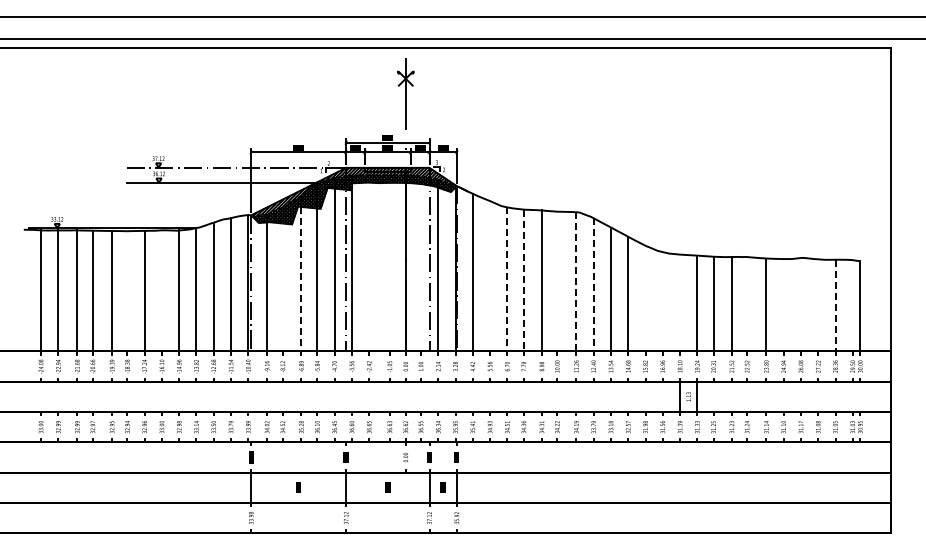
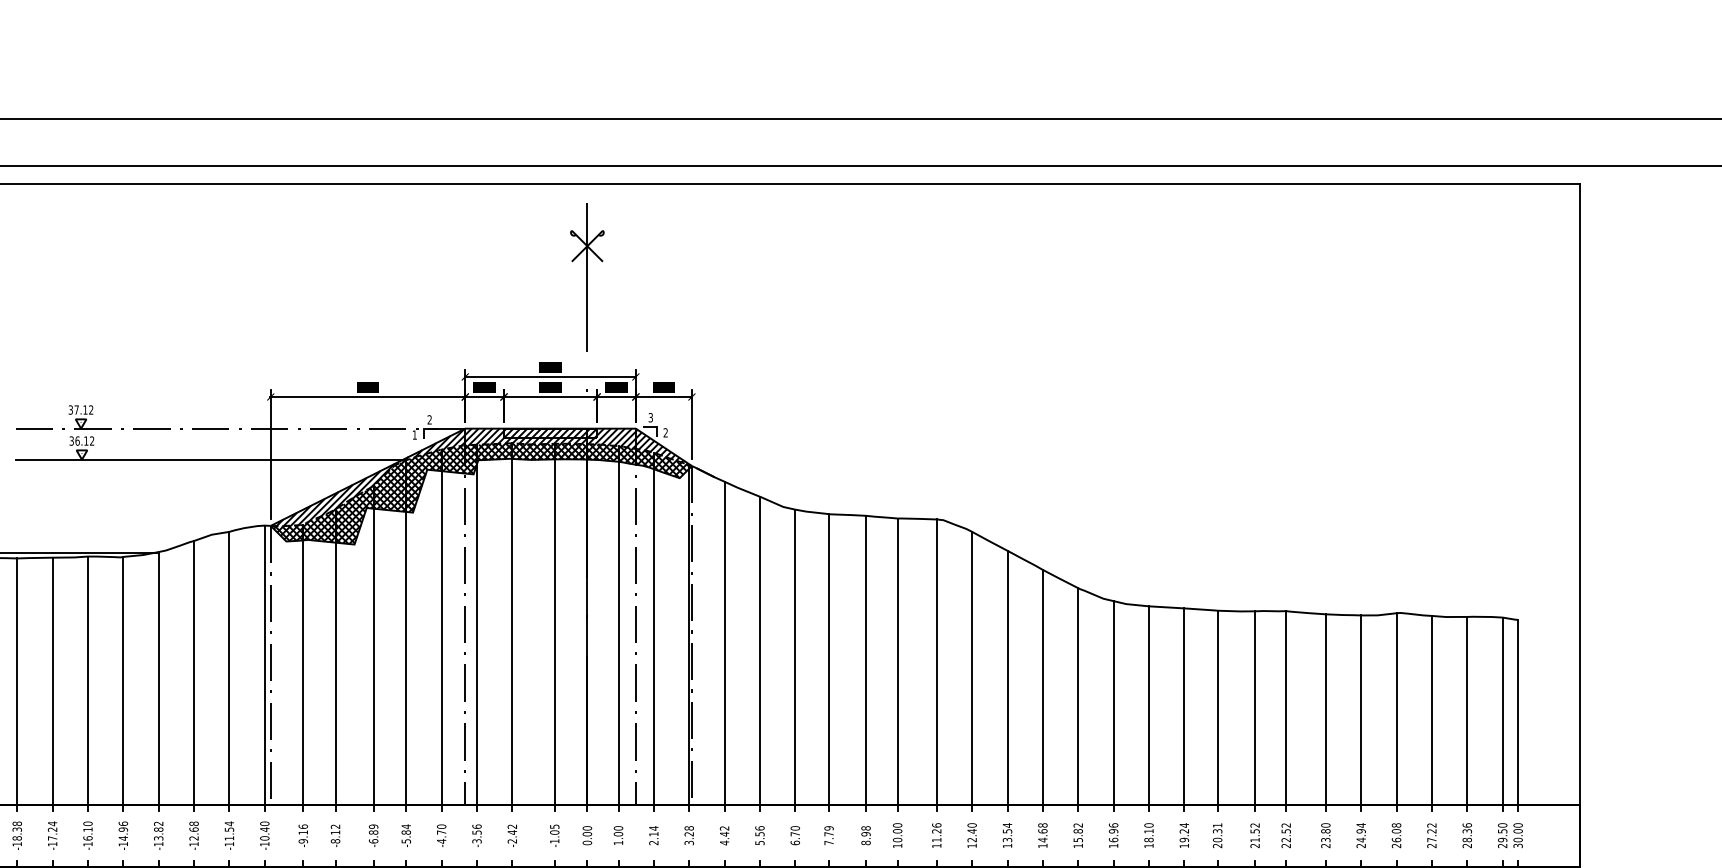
line: (369, 263) -> (512, 624), added
line: (389, 263) -> (553, 624), added
line: (421, 263) -> (619, 624), added
line: (301, 273) -> (373, 644), dashed -> solid
line: (490, 276) -> (760, 651), added
line: (282, 279) -> (334, 657), added
line: (507, 279) -> (795, 657), dashed -> solid
line: (523, 280) -> (828, 659), dashed -> solid
line: (557, 281) -> (897, 661), added
line: (576, 281) -> (936, 661), dashed -> solid
line: (593, 284) -> (971, 667), dashed -> solid
line: (161, 290) -> (87, 679), added
line: (127, 291) -> (17, 681), added
line: (645, 298) -> (1078, 696), added
line: (662, 301) -> (1113, 702), added
line: (680, 302) -> (1149, 704), added
line: (747, 303) -> (1287, 706), added
line: (800, 304) -> (1395, 708), added
line: (783, 305) -> (1360, 710), added
line: (818, 305) -> (1432, 710), added
line: (835, 305) -> (1467, 710), dashed -> solid
line: (852, 305) -> (1502, 710), added

